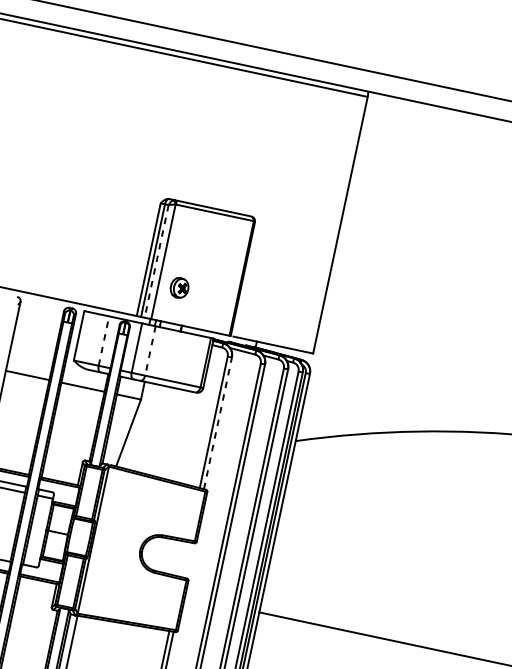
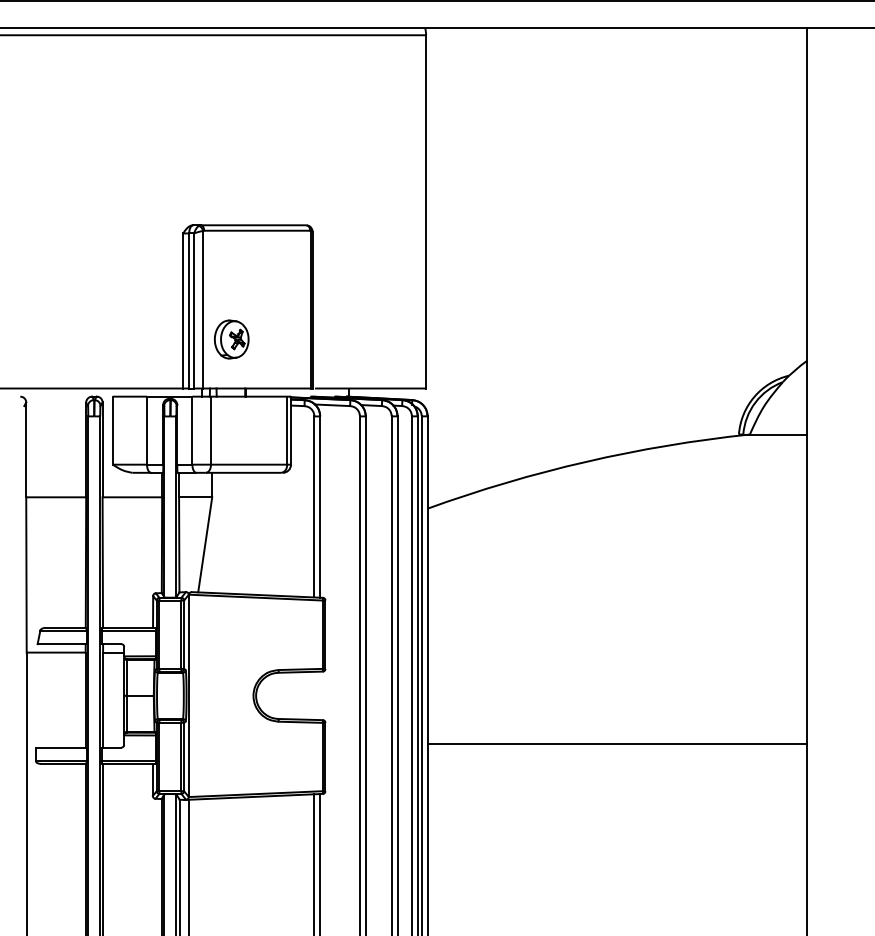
line: (156, 261) -> (194, 310), dashed -> solid
part: (179, 287) -> (231, 339), size x1.43
line: (104, 341) -> (147, 430), dashed -> solid
line: (150, 351) -> (211, 431), dashed -> solid
line: (218, 423) -> (320, 507), dashed -> solid

